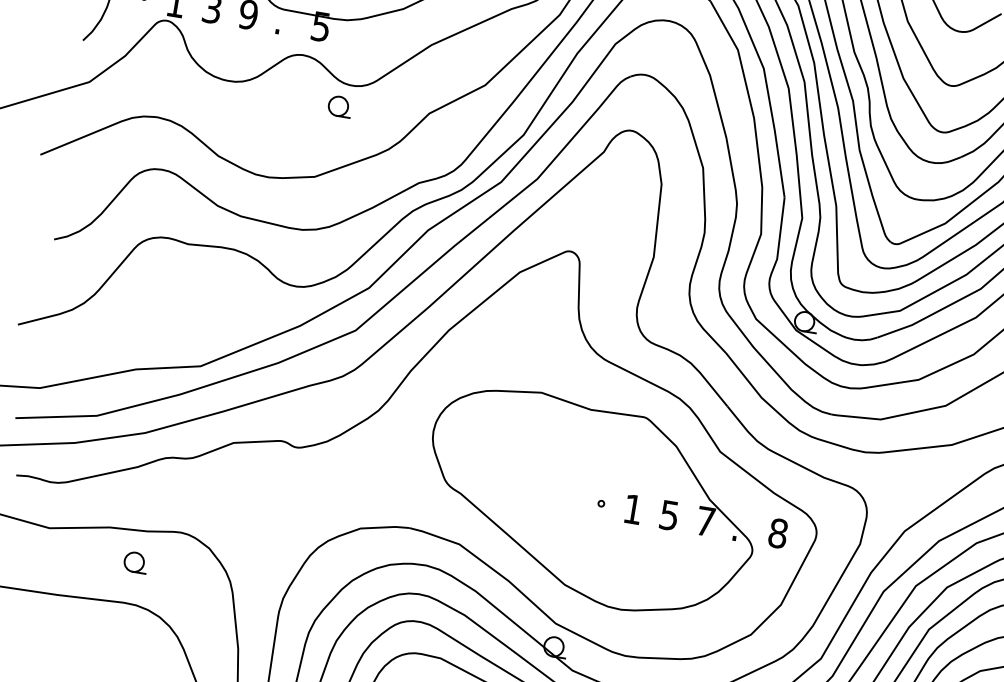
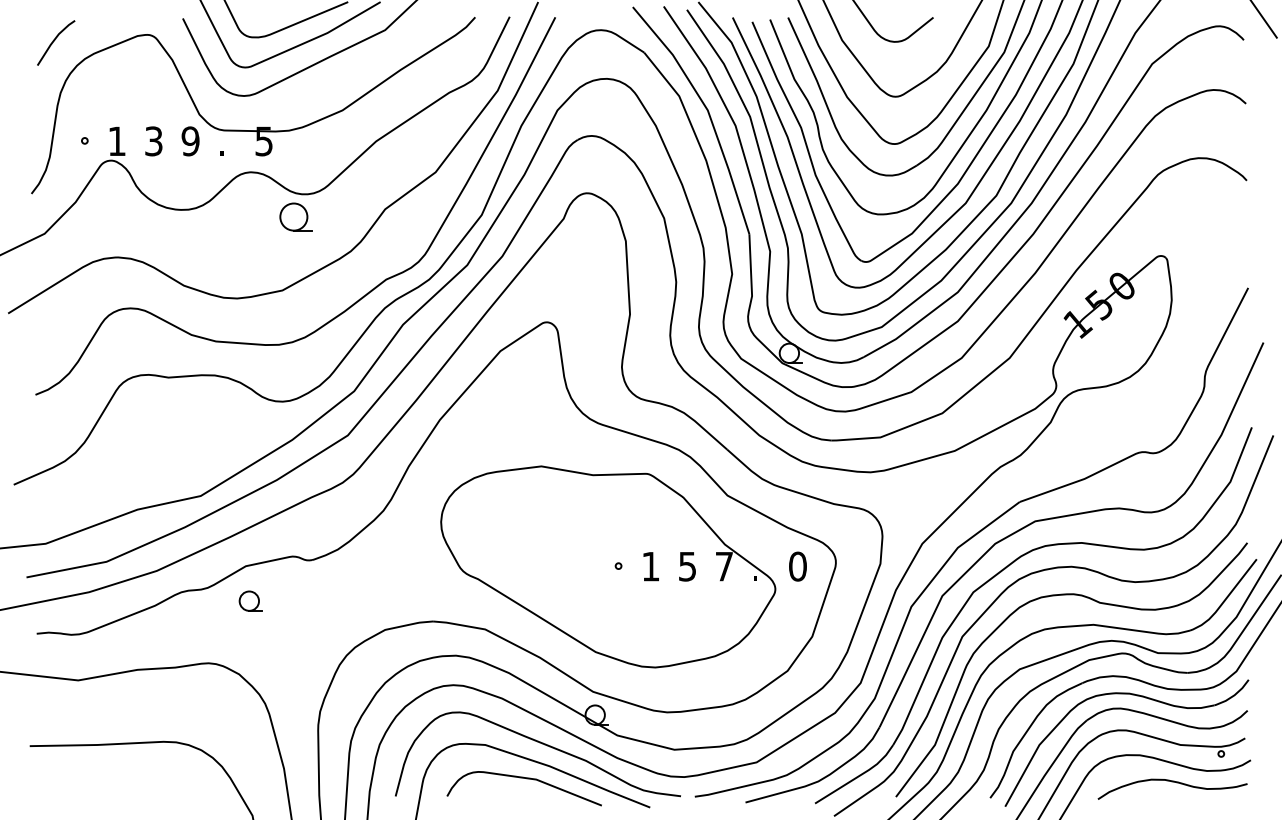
part: (339, 106) -> (295, 216), size x1.4
text: (777, 533) -> (797, 566), 8 -> 0
part: (135, 561) -> (250, 600), moved

